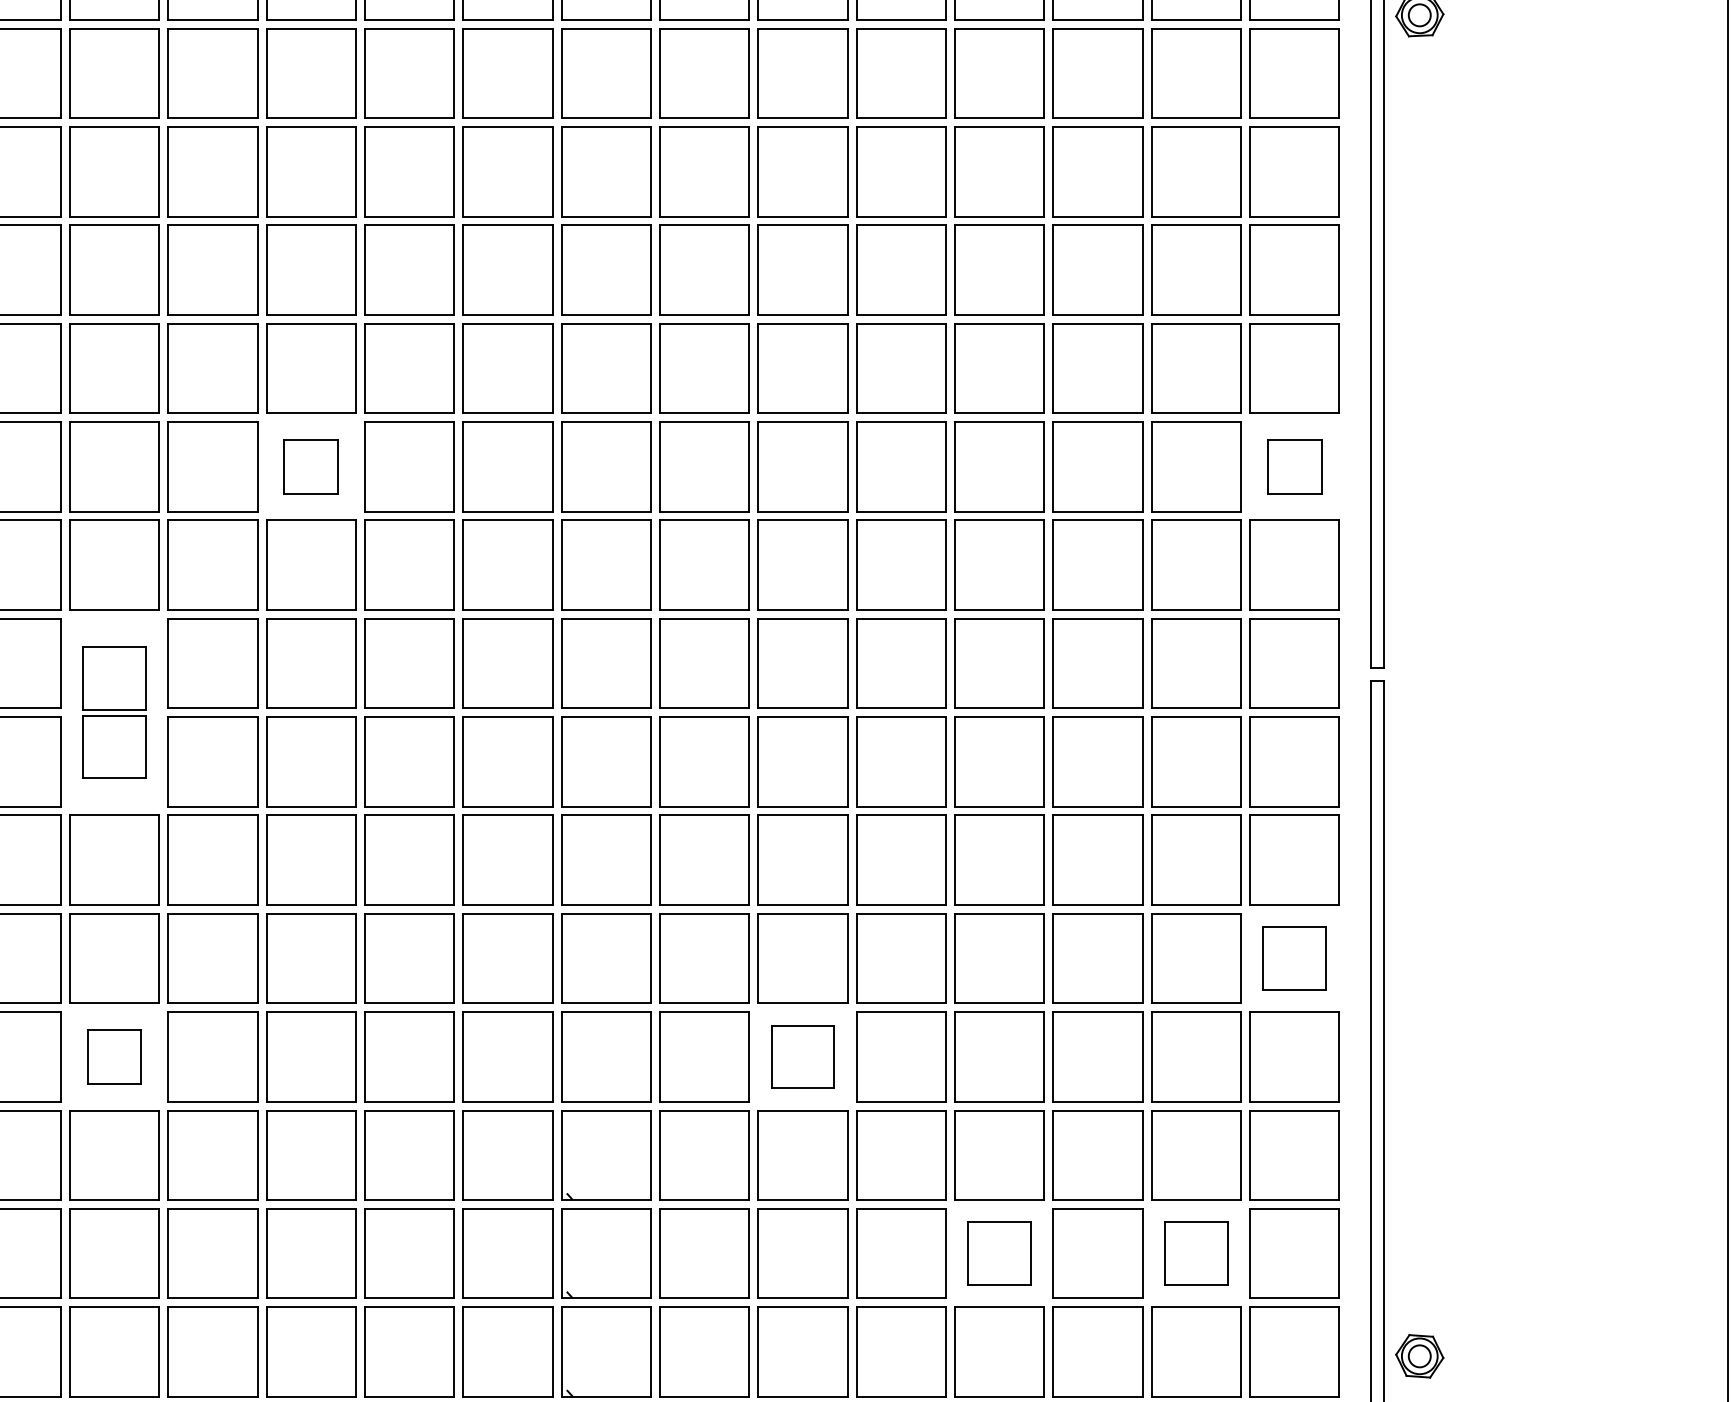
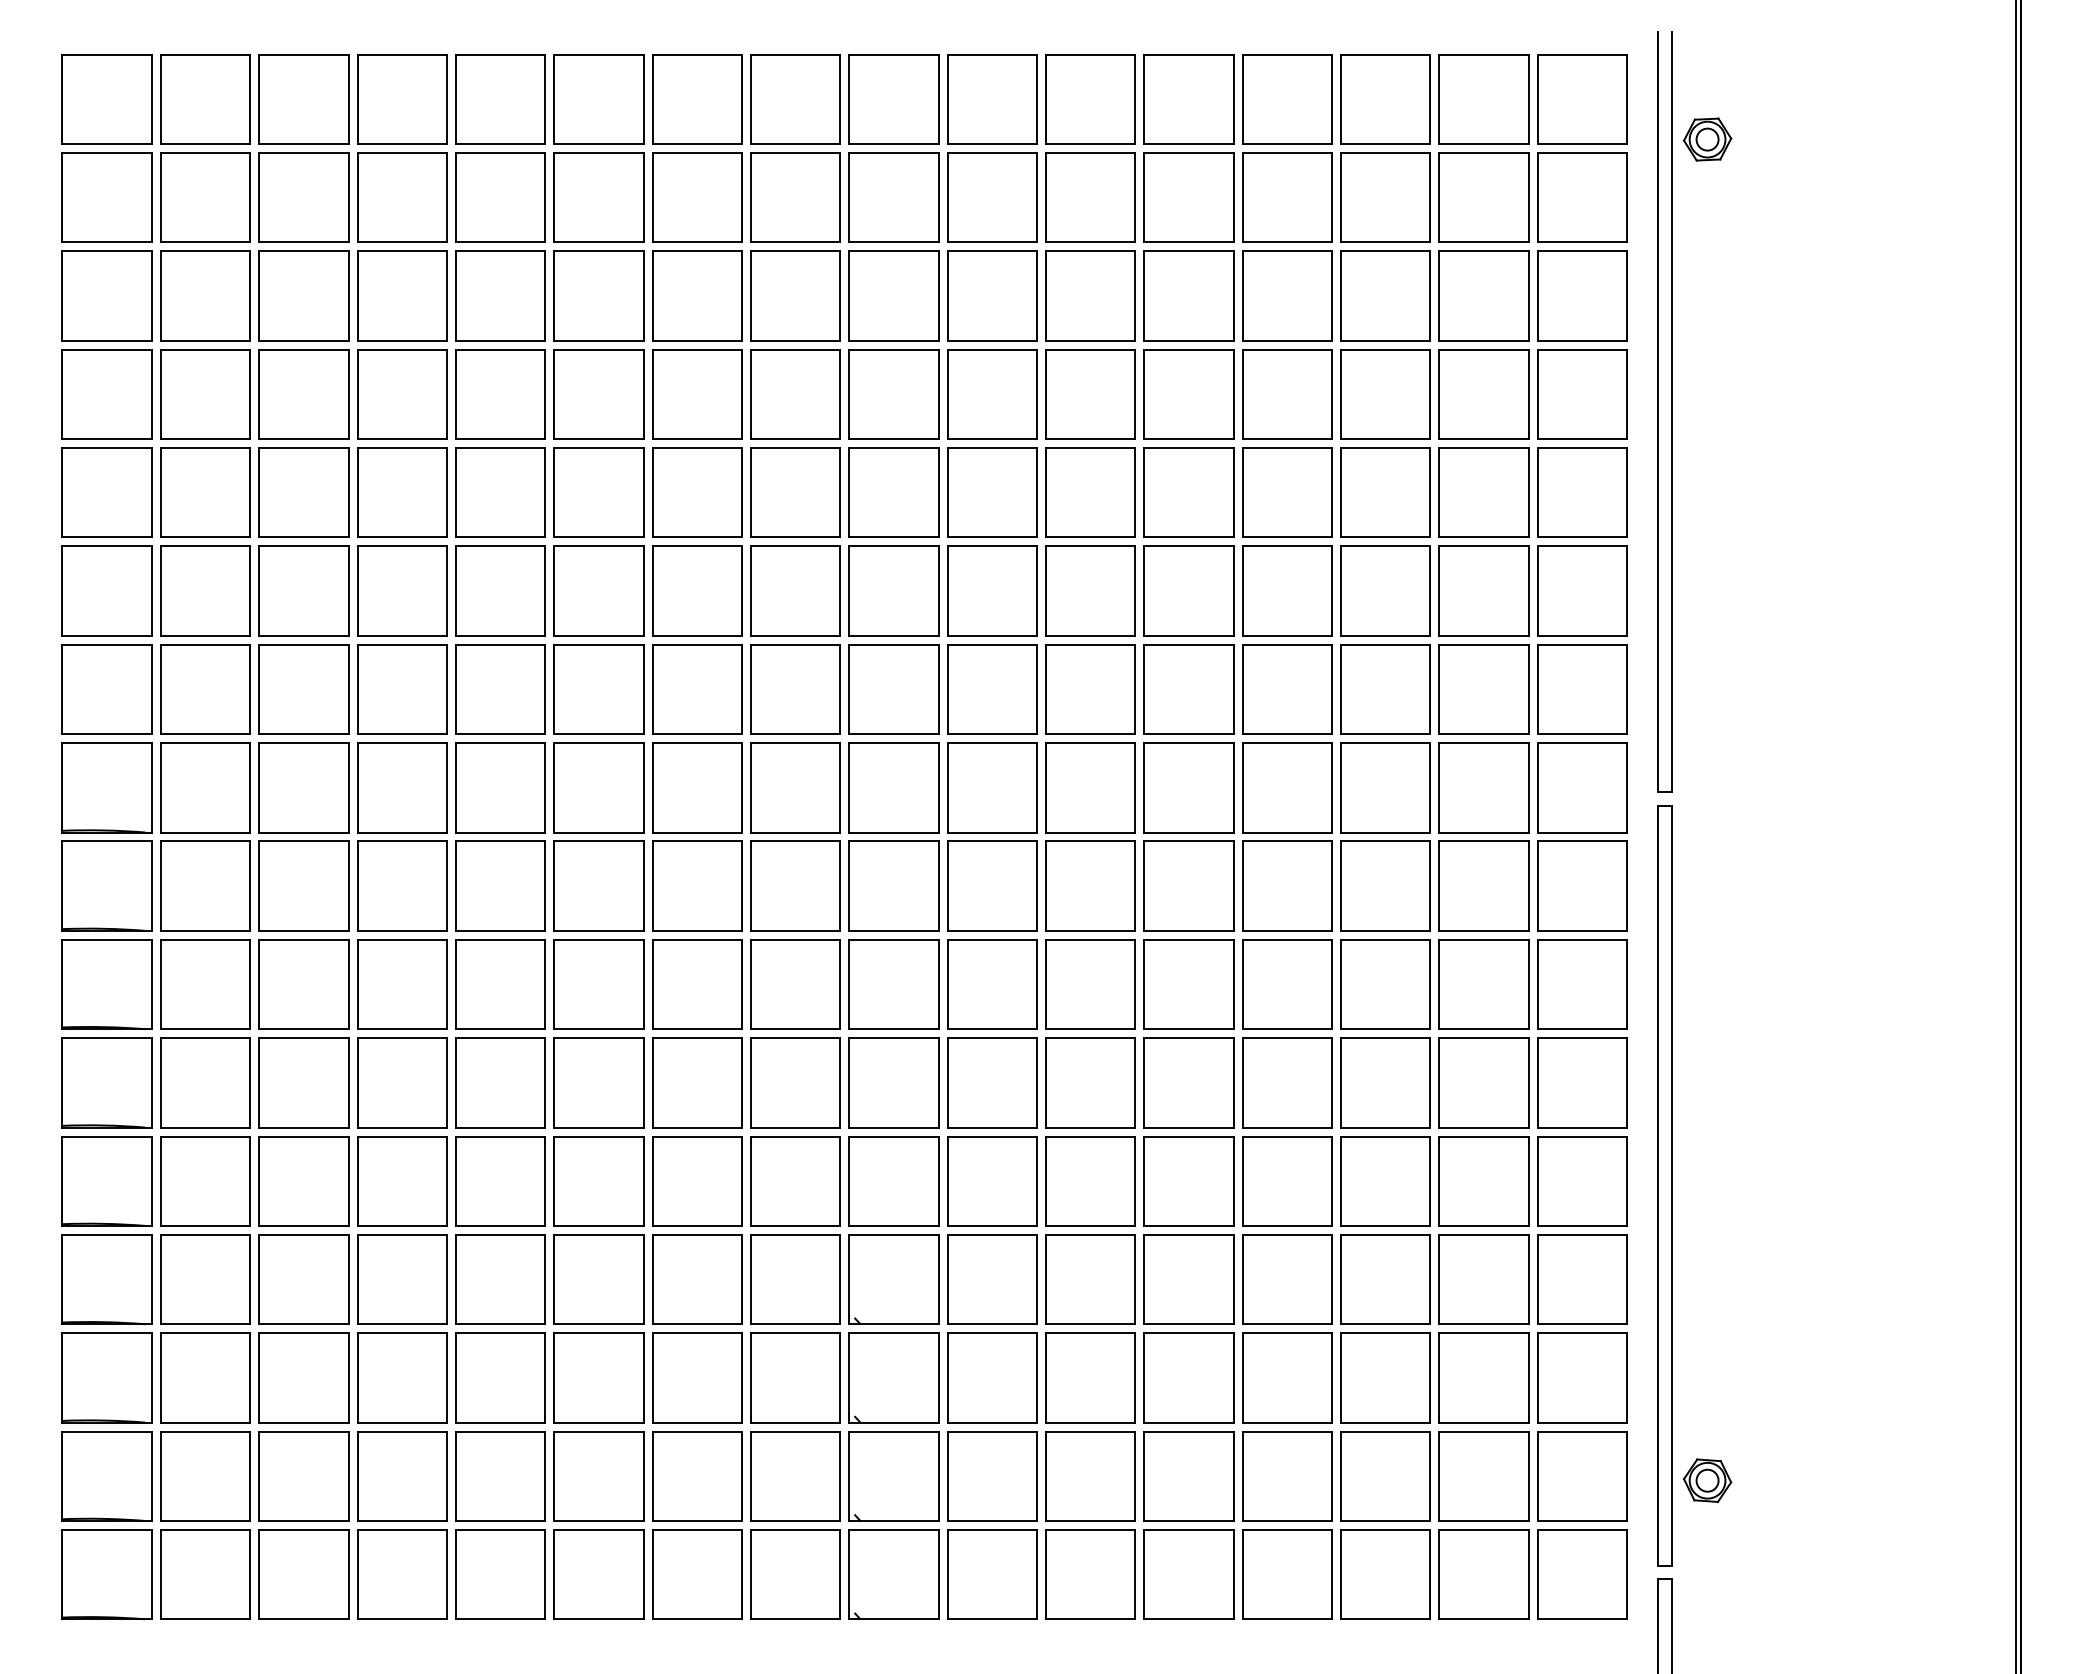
part: (310, 466) -> (598, 590), size x1.67
part: (1294, 466) -> (1582, 590), size x1.67
part: (114, 712) -> (402, 836), size x1.43
part: (1294, 958) -> (1582, 1082), size x1.43
part: (114, 1057) -> (402, 1181), size x1.67
part: (802, 1057) -> (1090, 1181), size x1.43
part: (999, 1253) -> (1287, 1377), size x1.43
part: (1195, 1253) -> (1483, 1377), size x1.43

